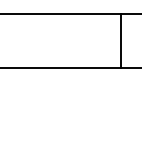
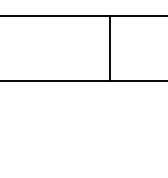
line: (120, 40) -> (109, 48), moved

